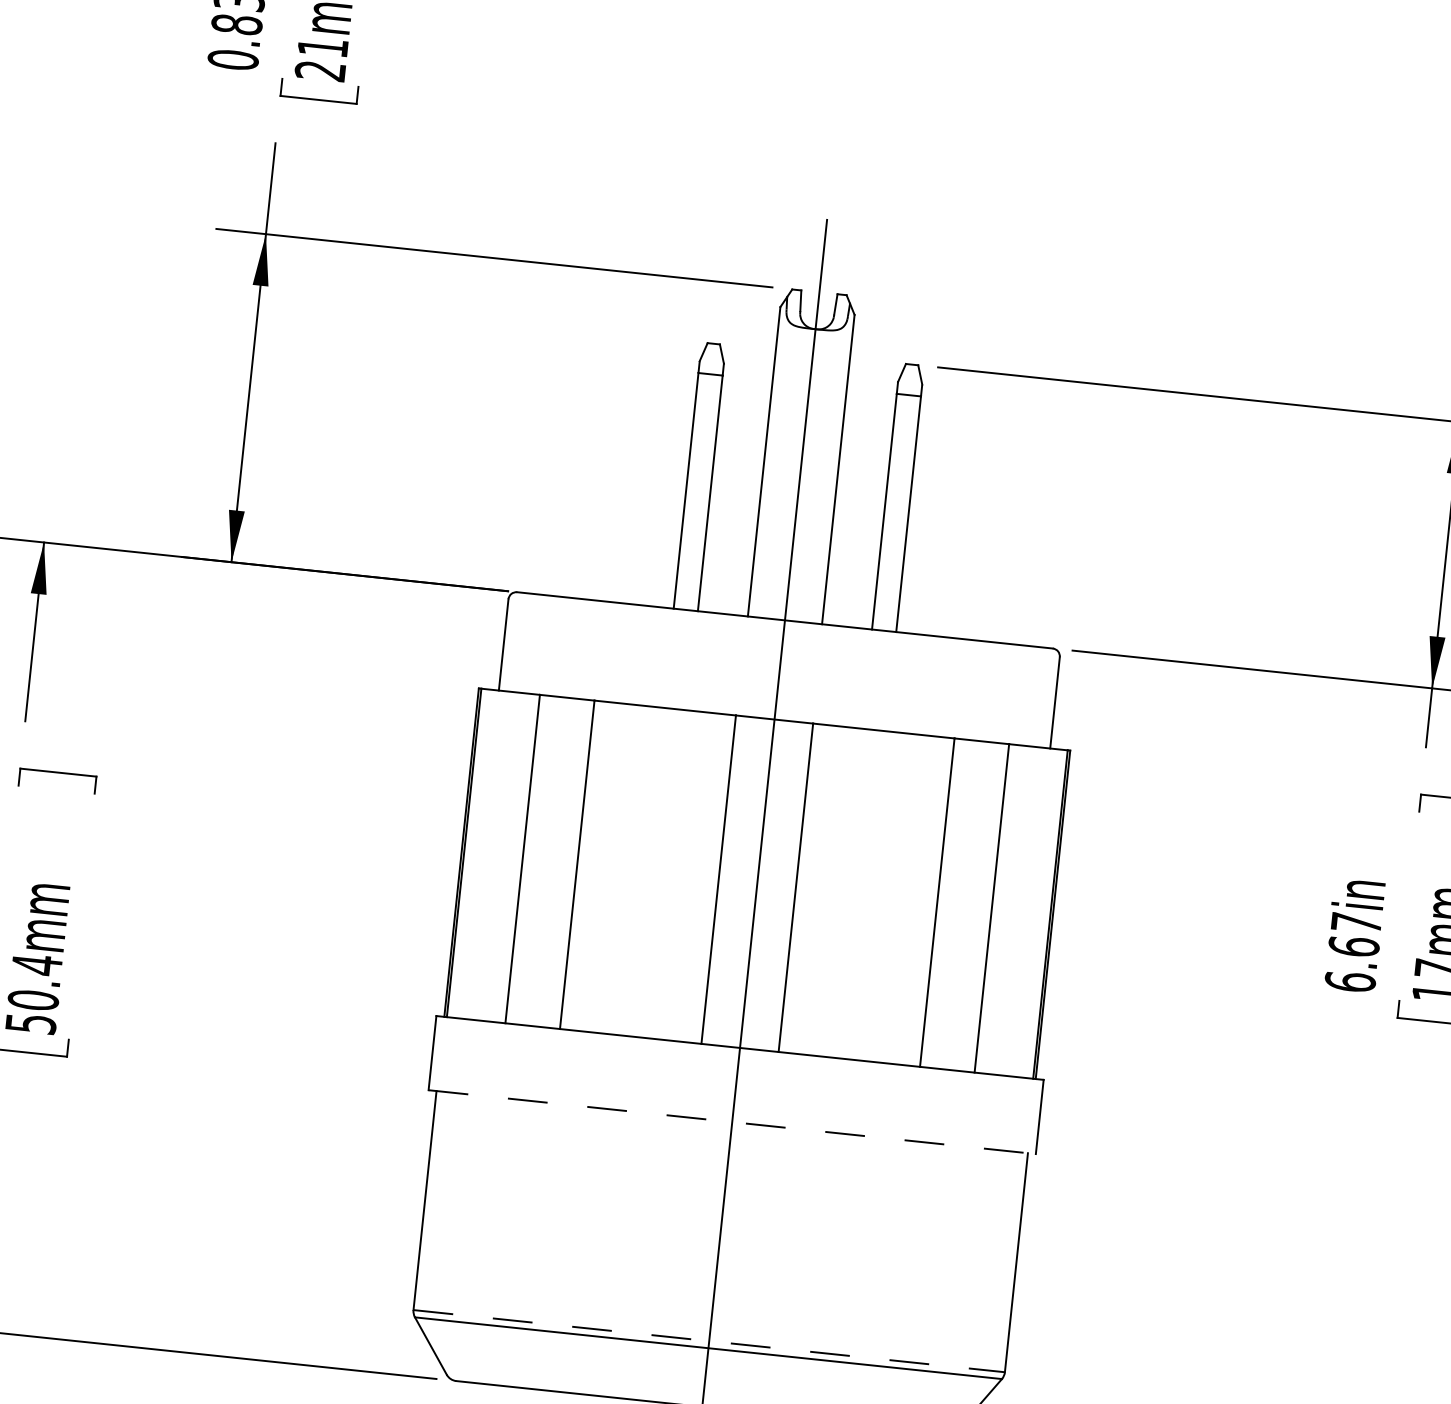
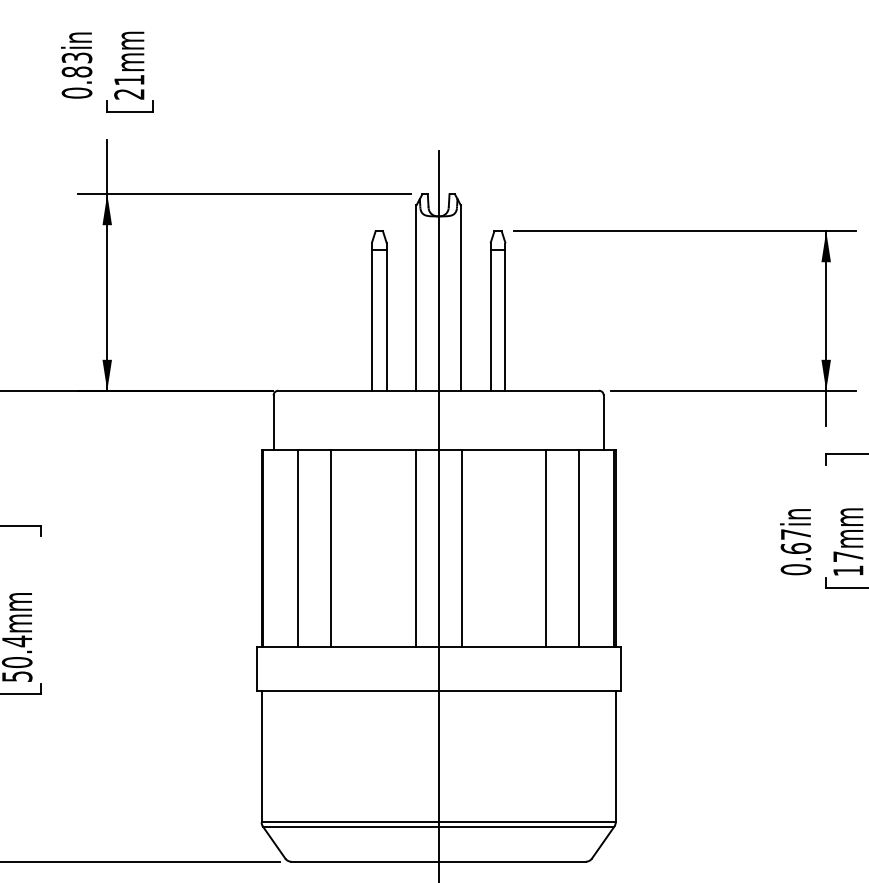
text: (1349, 981) -> (795, 569), 6.67in -> 0.67in
line: (731, 1122) -> (438, 691), dashed -> solid
line: (710, 1341) -> (439, 822), dashed -> solid

